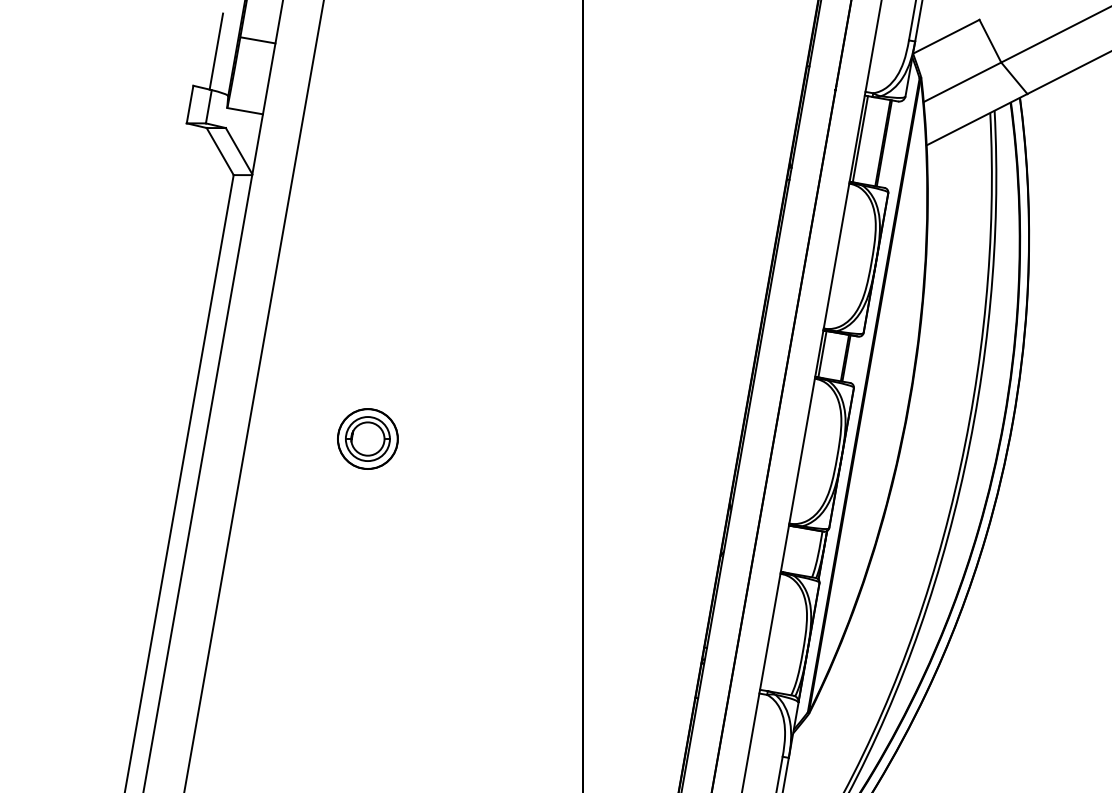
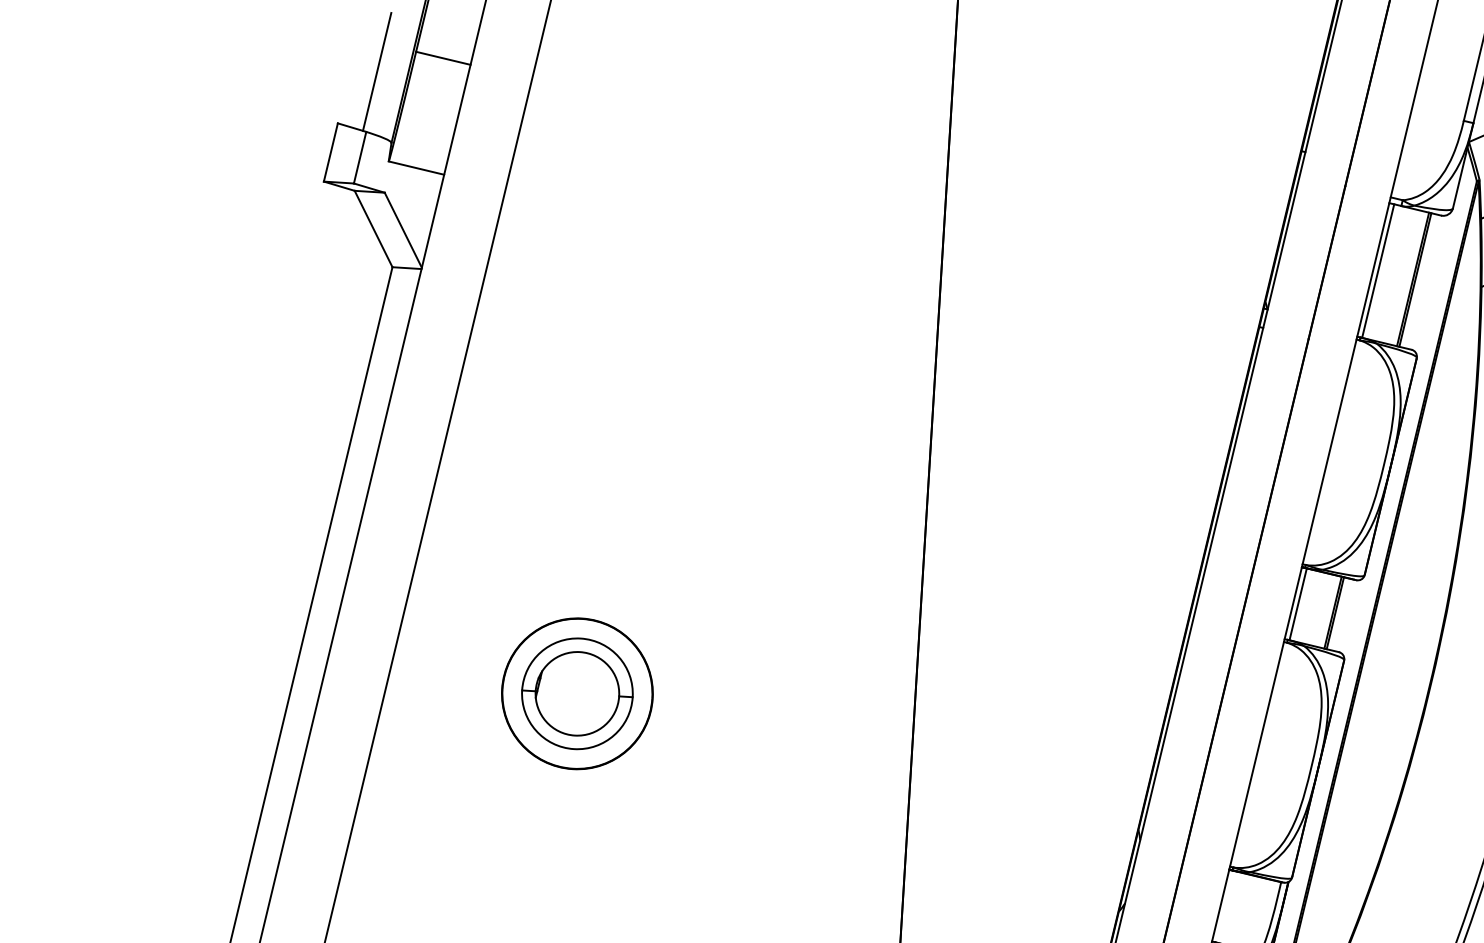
part: (367, 438) -> (576, 692), size x1.6

